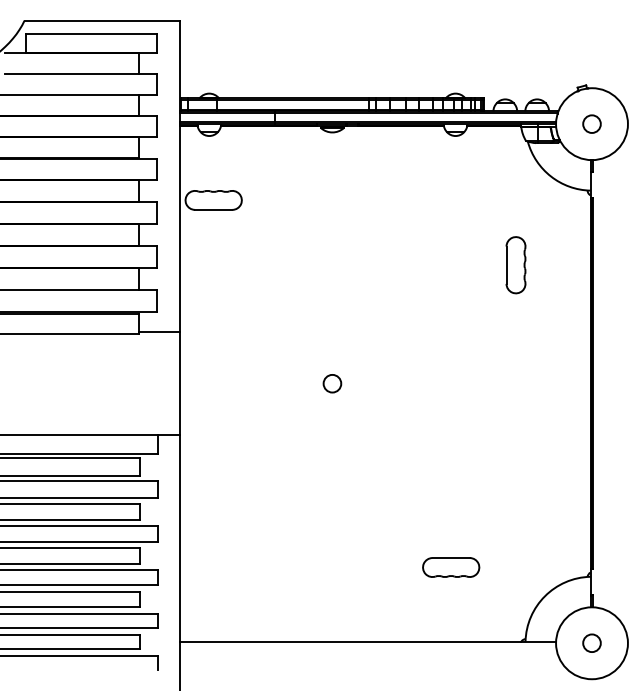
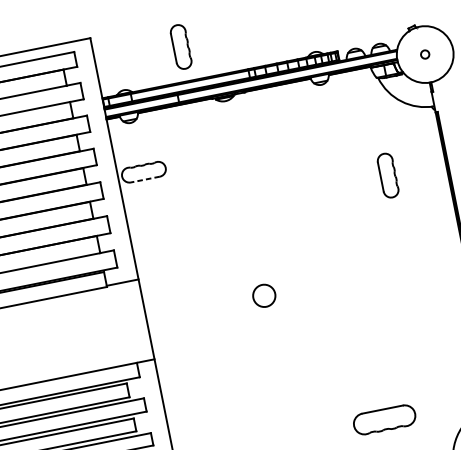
part: (290, 54) -> (180, 47), added
circle: (591, 123) -> (424, 54), size x0.6
line: (213, 209) -> (145, 179), solid -> dashed
circle: (332, 383) -> (264, 295), size x1.6
part: (451, 567) -> (384, 419), size x1.4

